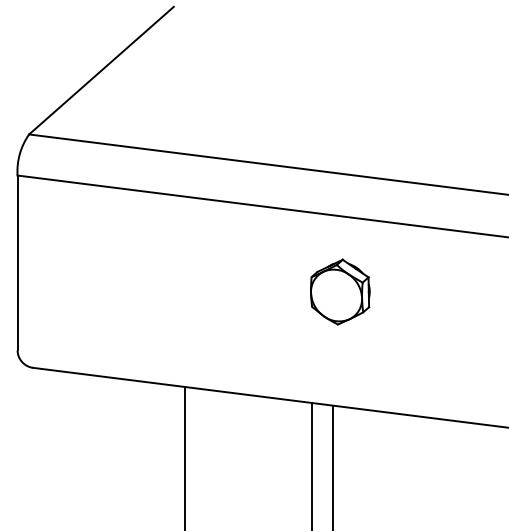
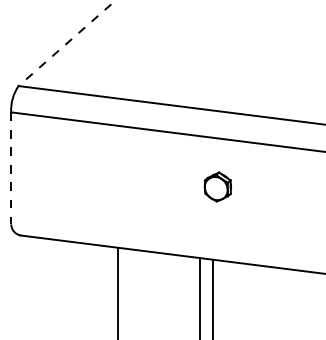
line: (100, 71) -> (64, 45), solid -> dashed
line: (17, 263) -> (11, 168), solid -> dashed
part: (339, 291) -> (217, 186), size x0.7

